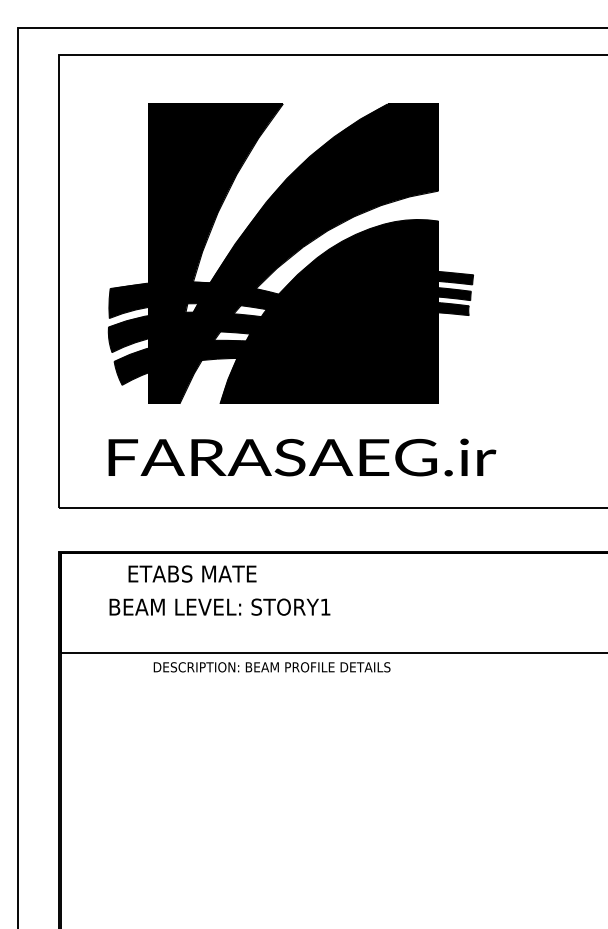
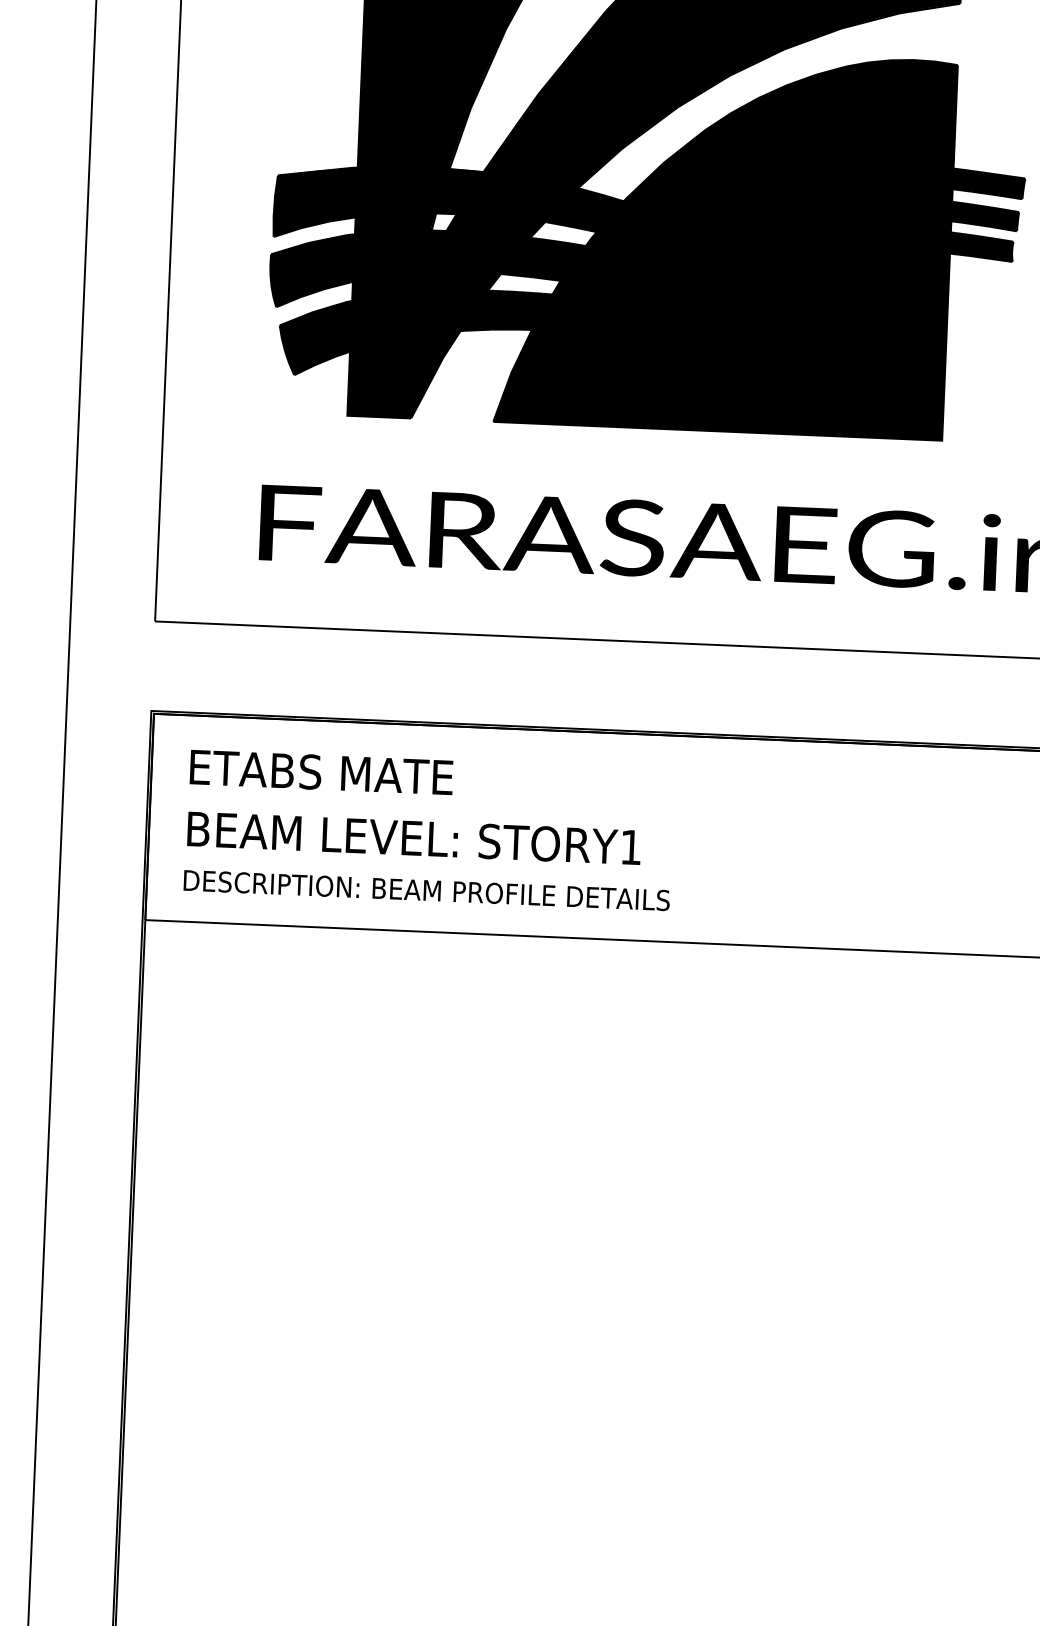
text: (192, 573) -> (321, 771), moved
text: (219, 606) -> (413, 836), moved
text: (271, 667) -> (425, 890), moved

